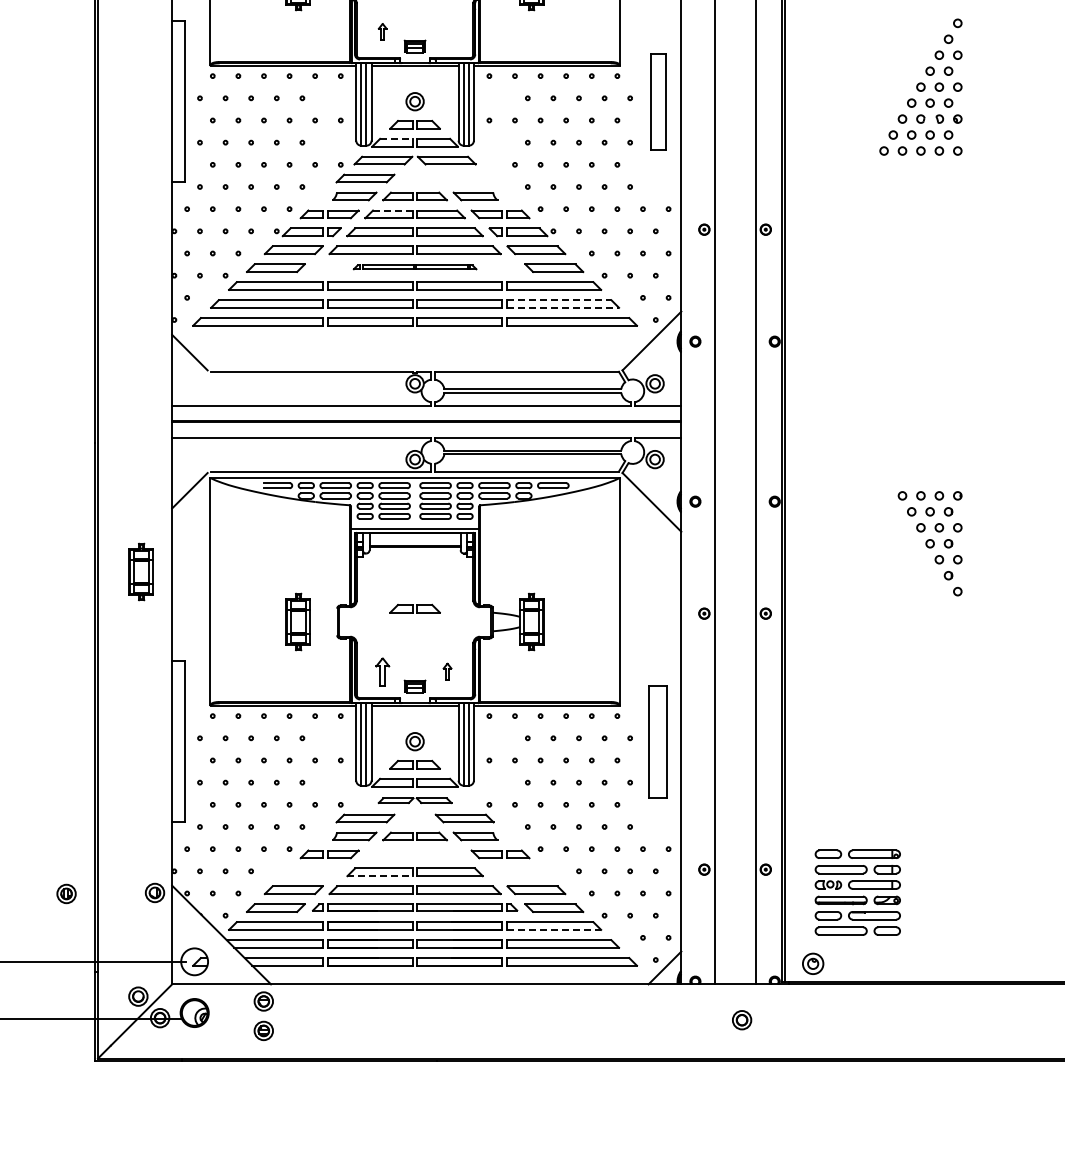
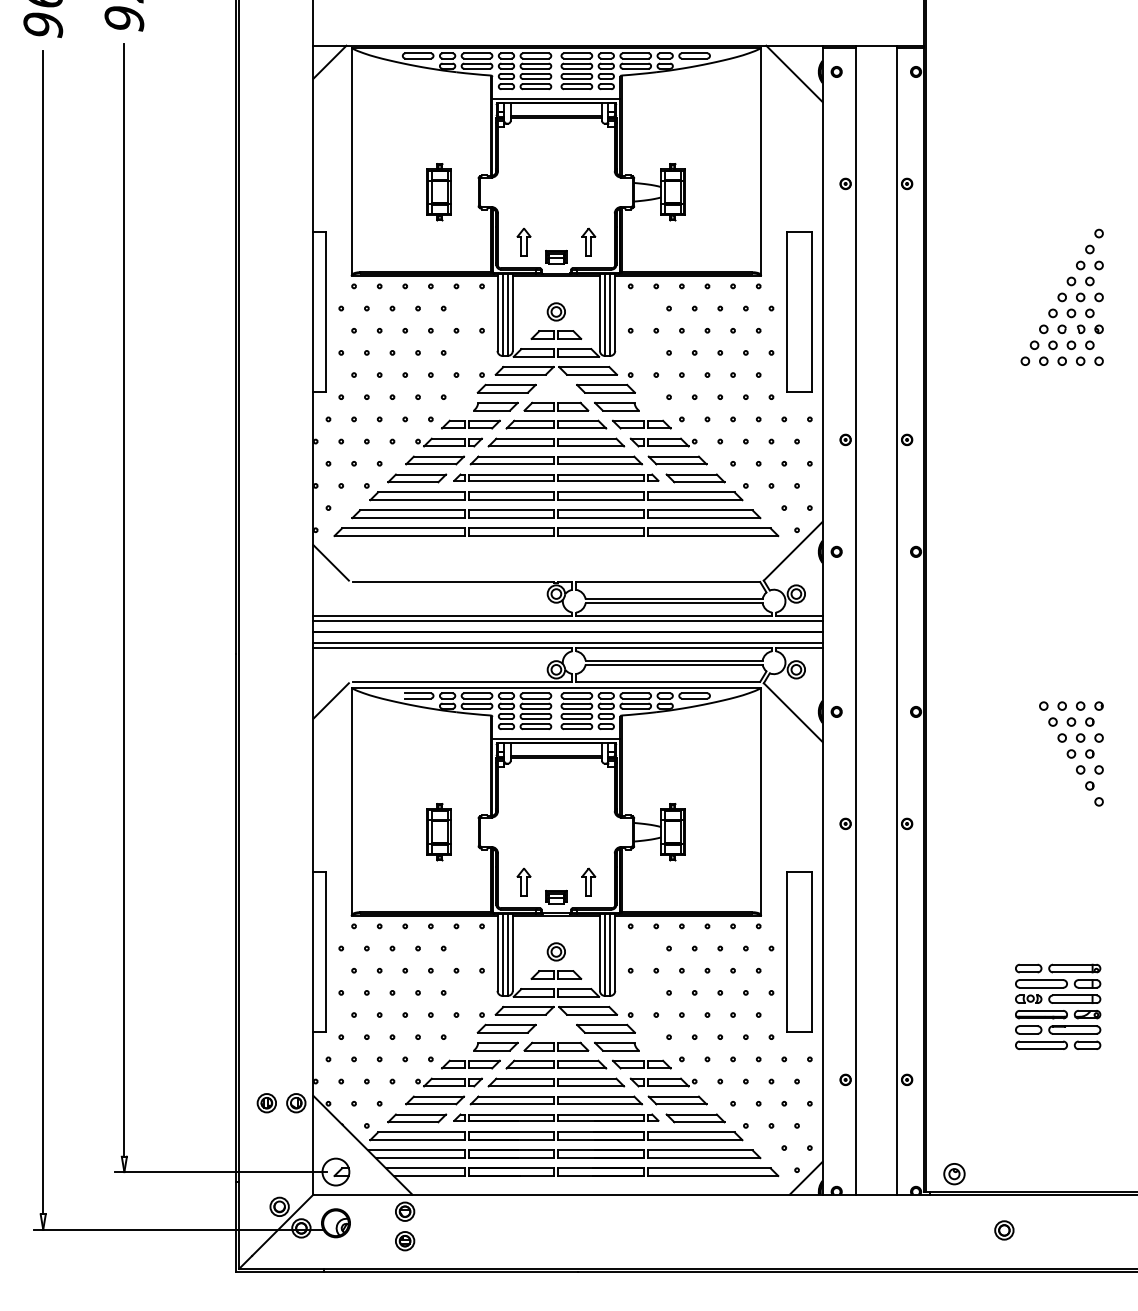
part: (382, 32) -> (523, 242), size x1.67
part: (447, 32) -> (588, 242), added
part: (658, 101) -> (799, 311), size x1.67
line: (396, 139) -> (537, 349), dashed -> solid
part: (464, 172) -> (605, 382), added
line: (393, 210) -> (534, 420), dashed -> solid
part: (415, 267) -> (556, 477), size x1.67
line: (559, 300) -> (700, 510), dashed -> solid
line: (563, 308) -> (704, 518), dashed -> solid
line: (426, 411) -> (567, 621), added
line: (426, 432) -> (567, 642), added
part: (140, 572) -> (281, 782), removed
part: (415, 608) -> (556, 818), removed
part: (447, 671) -> (588, 881), size x1.67
part: (658, 741) -> (799, 951), size x1.43
part: (415, 800) -> (556, 1010), size x1.67
part: (415, 854) -> (556, 1064), added
part: (307, 872) -> (448, 1082), added
part: (522, 872) -> (663, 1082), added
line: (380, 876) -> (521, 1086), dashed -> solid
part: (858, 892) -> (1058, 1006), moved
part: (66, 894) -> (266, 1103), moved
line: (554, 930) -> (695, 1140), dashed -> solid
part: (742, 1020) -> (1004, 1230), moved

